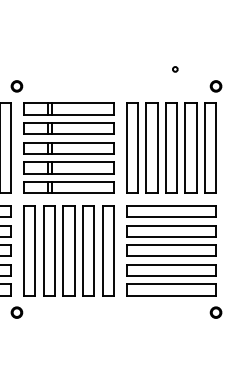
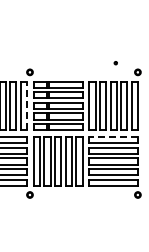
line: (10, 147) -> (26, 105), solid -> dashed
line: (171, 206) -> (113, 137), solid -> dashed

